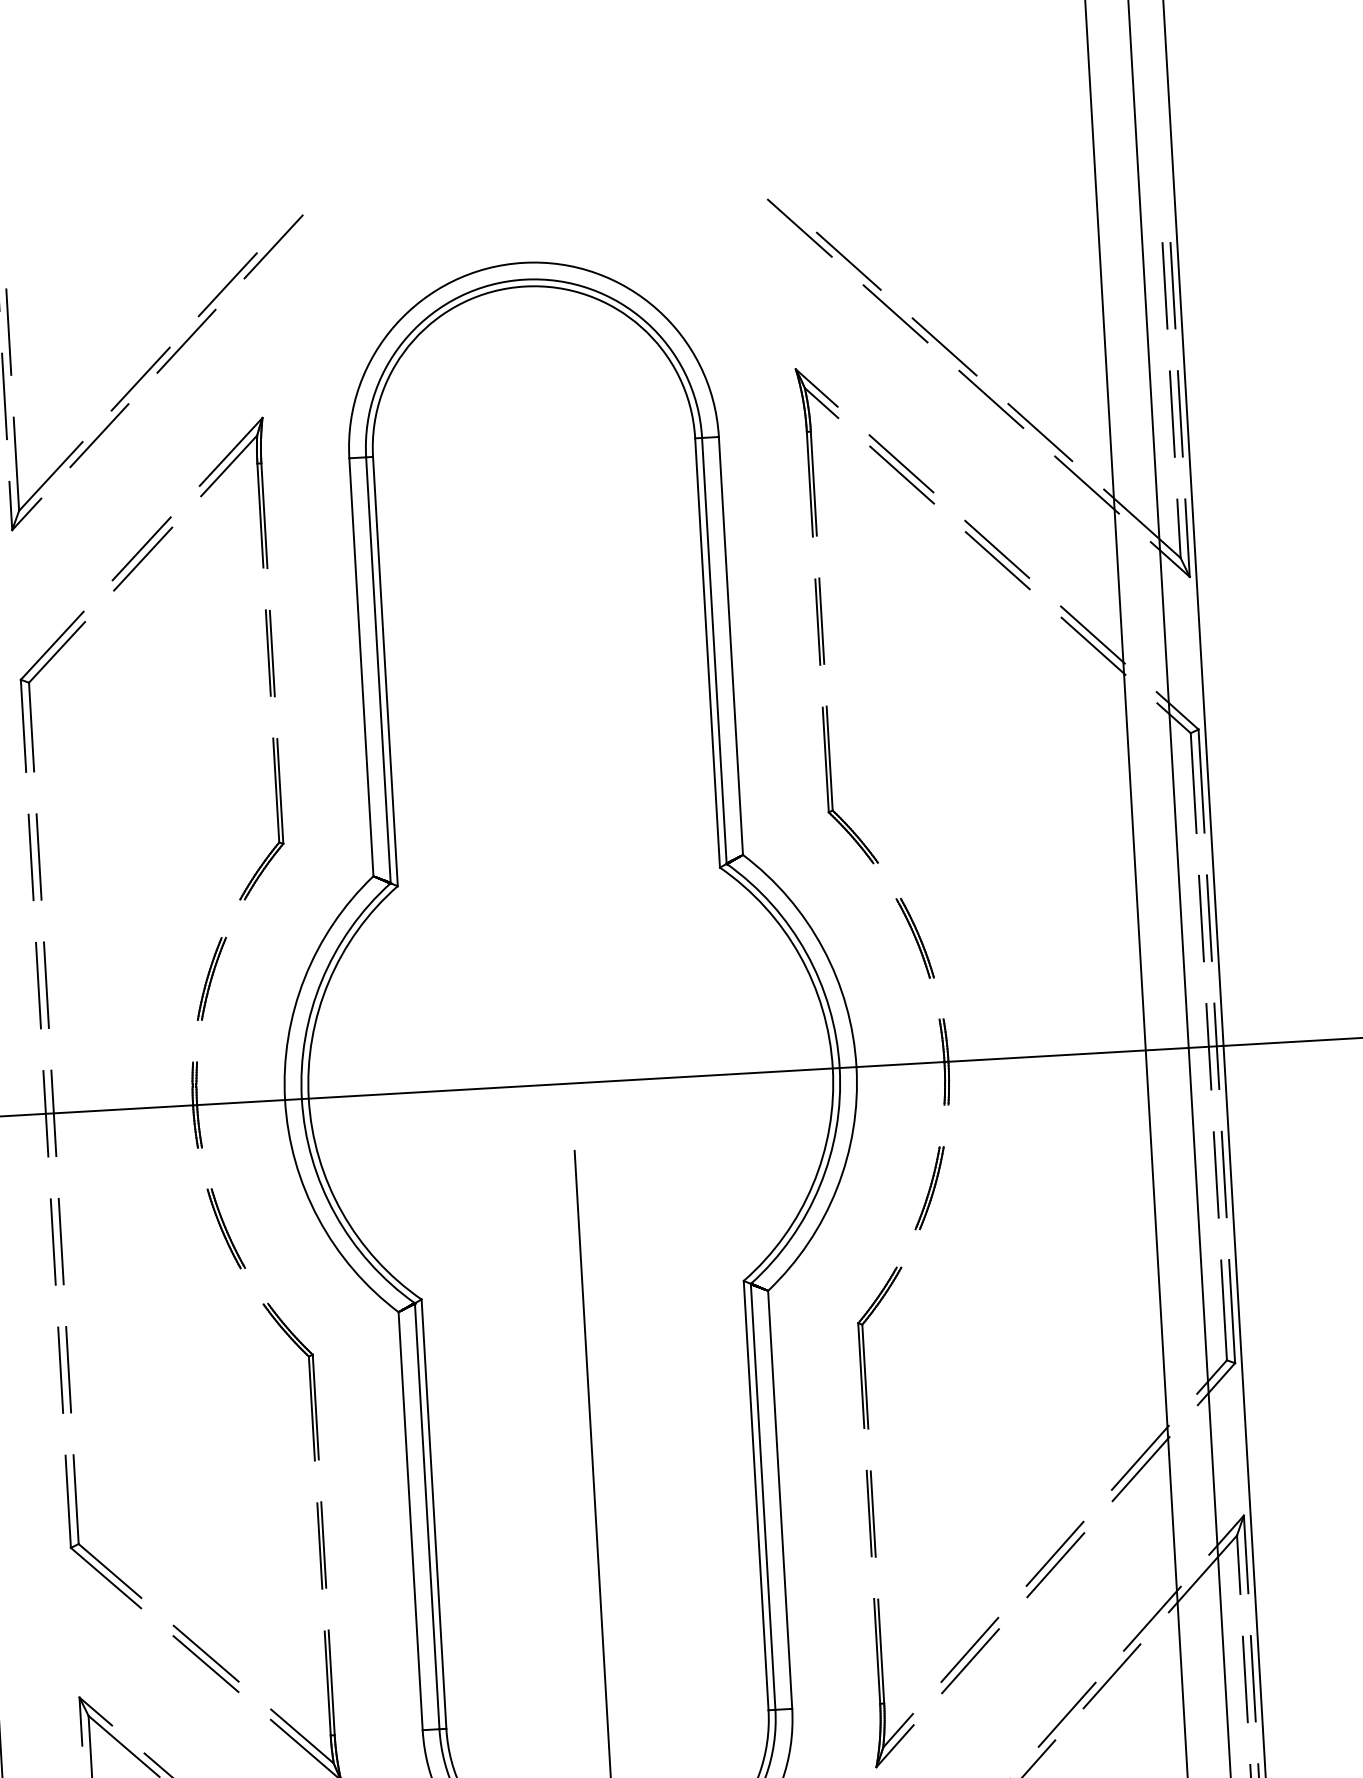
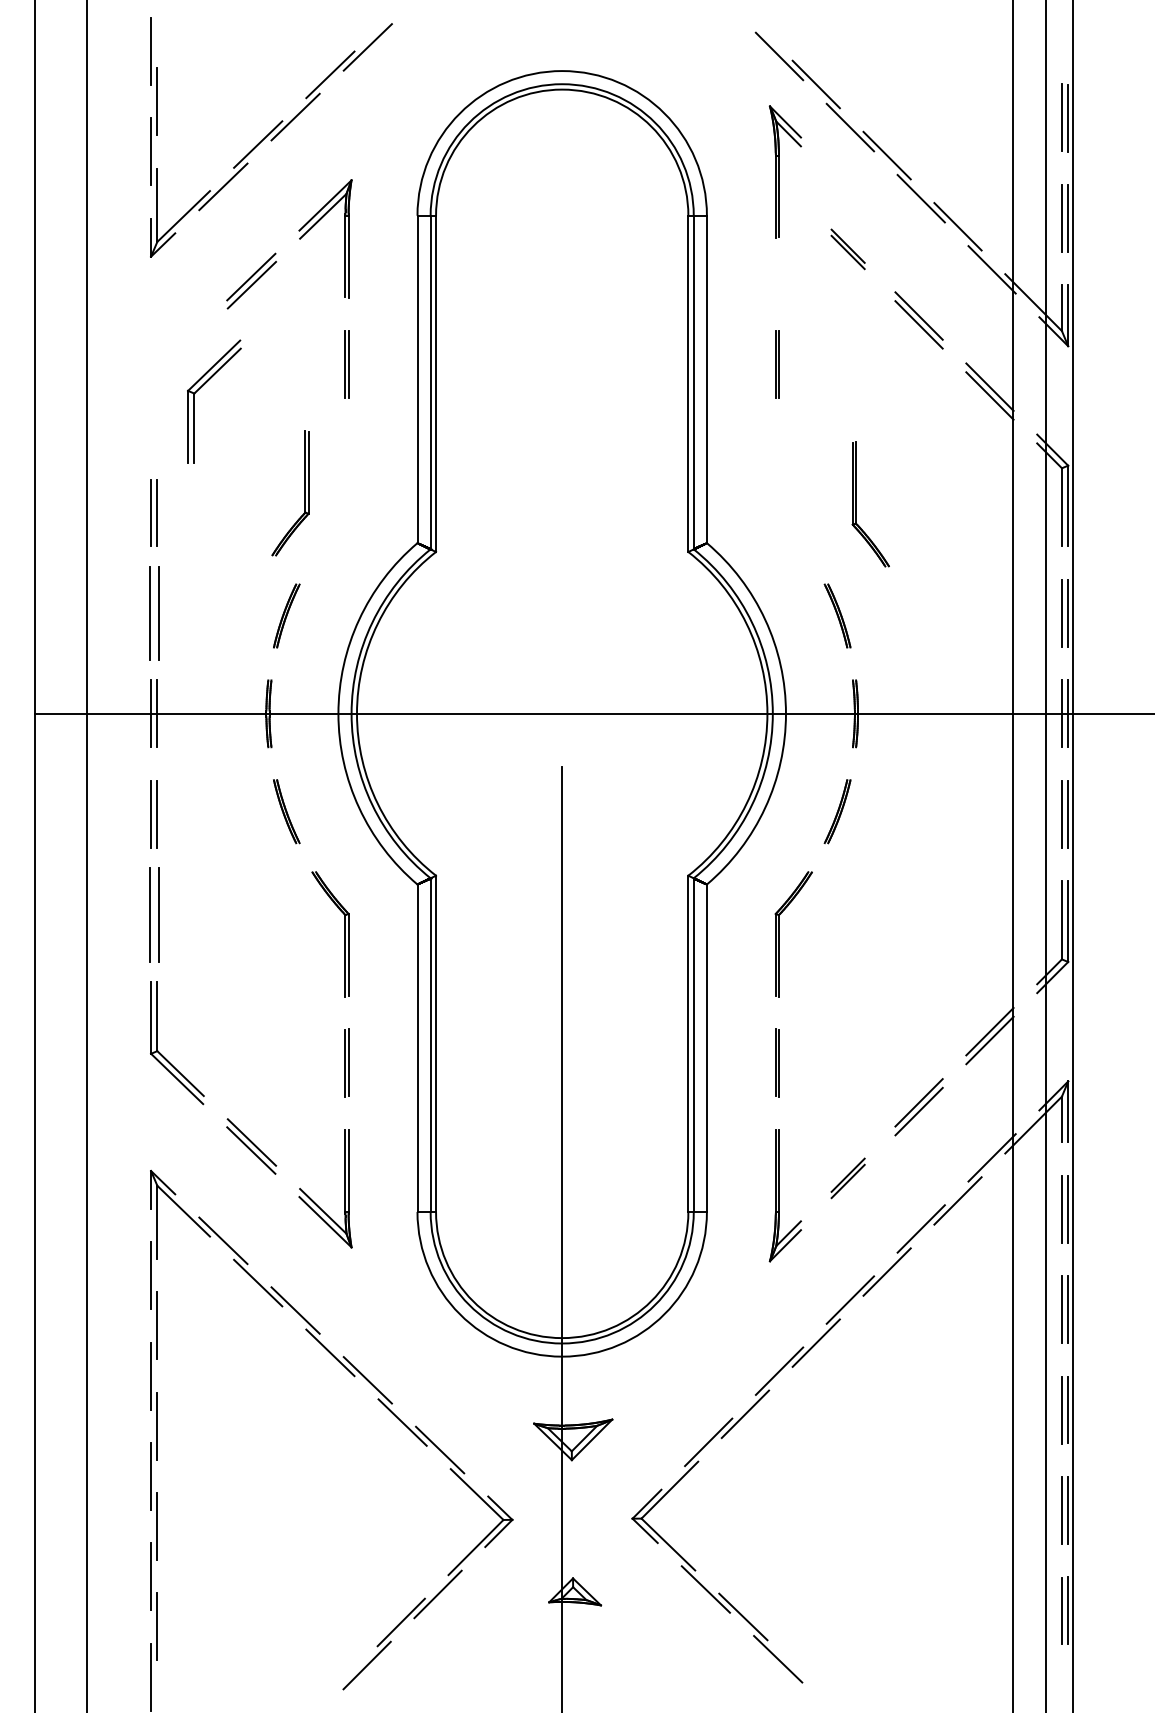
part: (820, 451) -> (785, 171), moved
part: (900, 469) -> (847, 249), size x0.7
part: (39, 674) -> (202, 387), moved
part: (832, 786) -> (856, 504), moved
part: (276, 818) -> (304, 493), moved
part: (41, 985) -> (153, 613), size x1.4
part: (63, 1369) -> (153, 914), size x1.4
part: (969, 1655) -> (847, 1178), size x0.7

